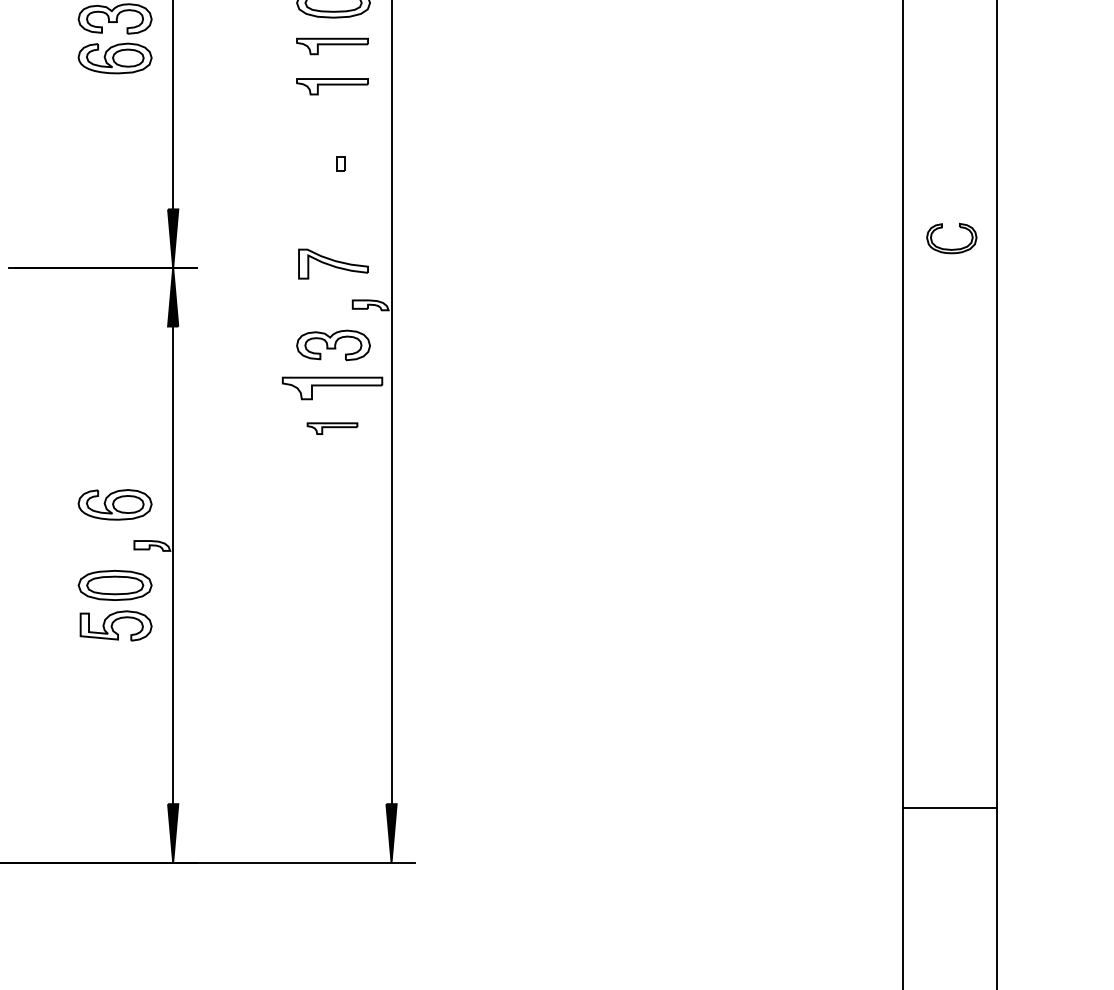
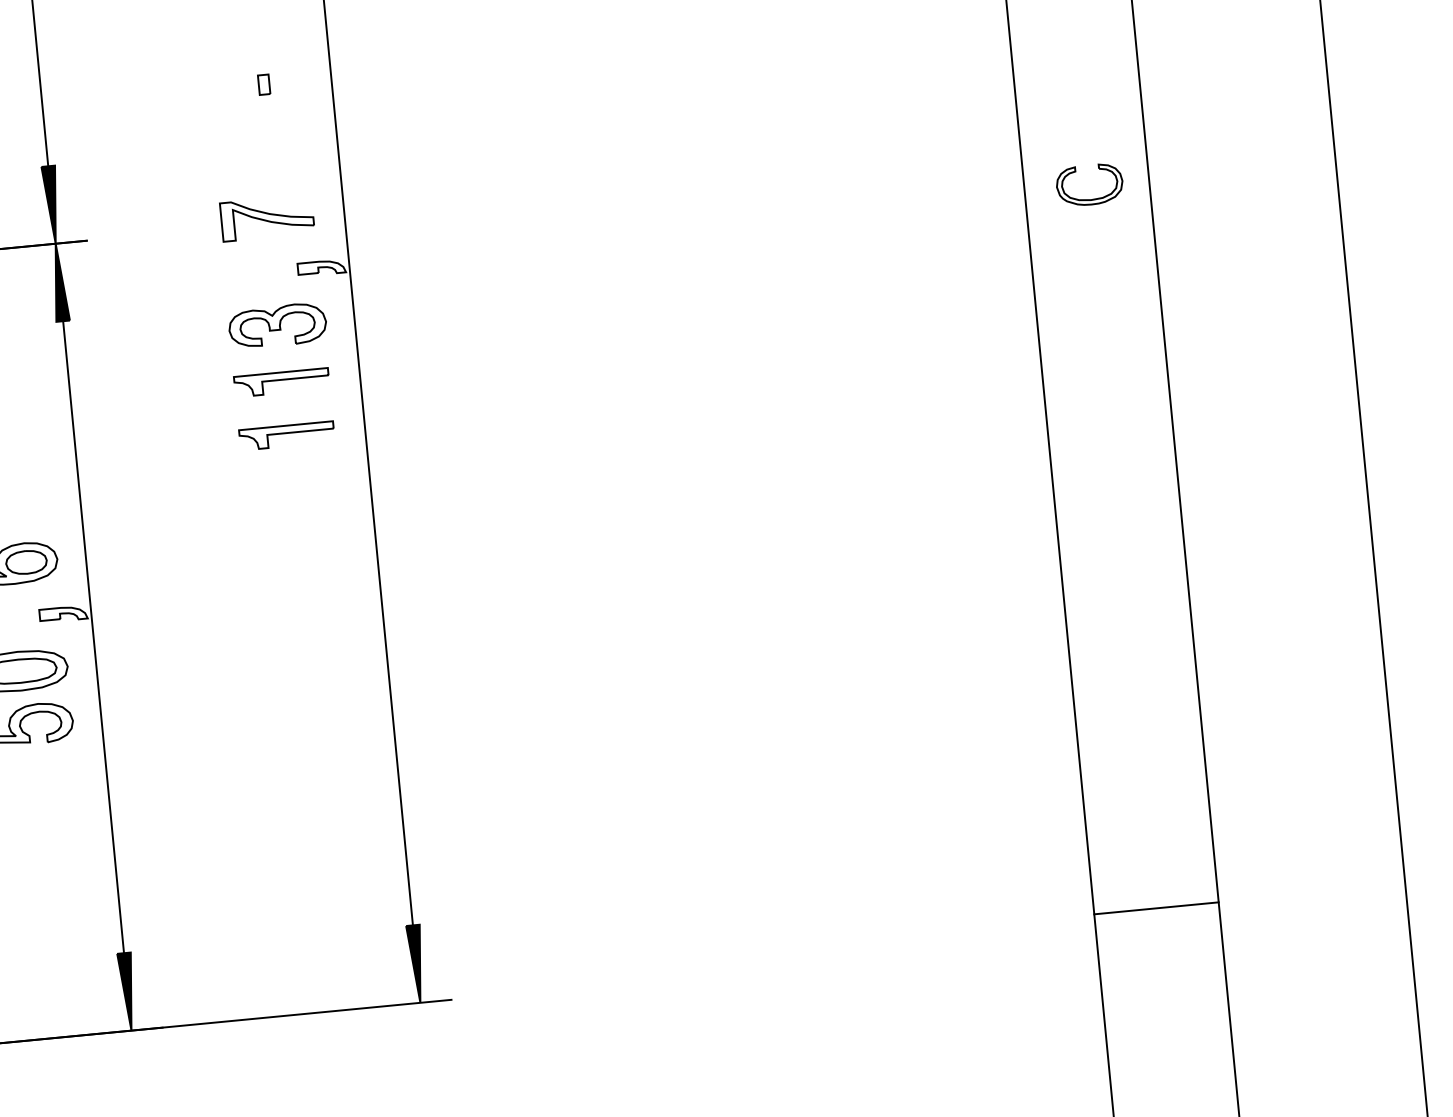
part: (949, 248) -> (1088, 198), moved
part: (332, 387) -> (281, 381), size x0.71
part: (332, 428) -> (286, 435), size x1.43
line: (949, 808) -> (1156, 908), moved

